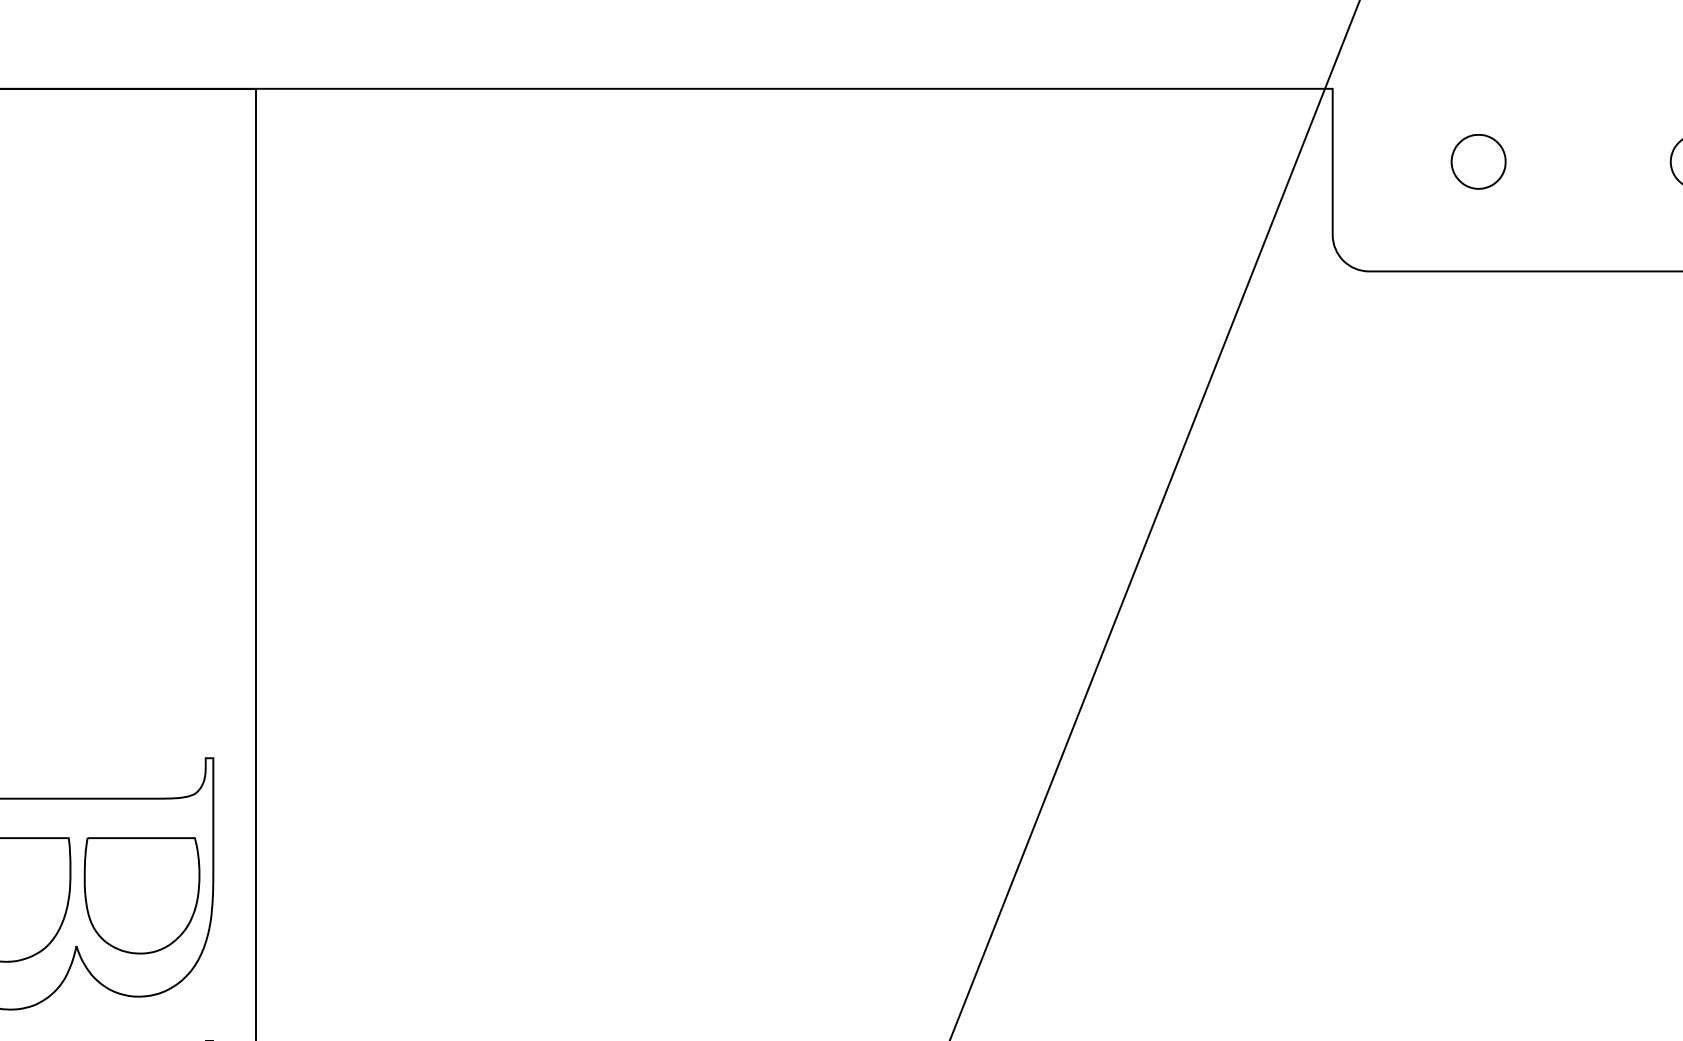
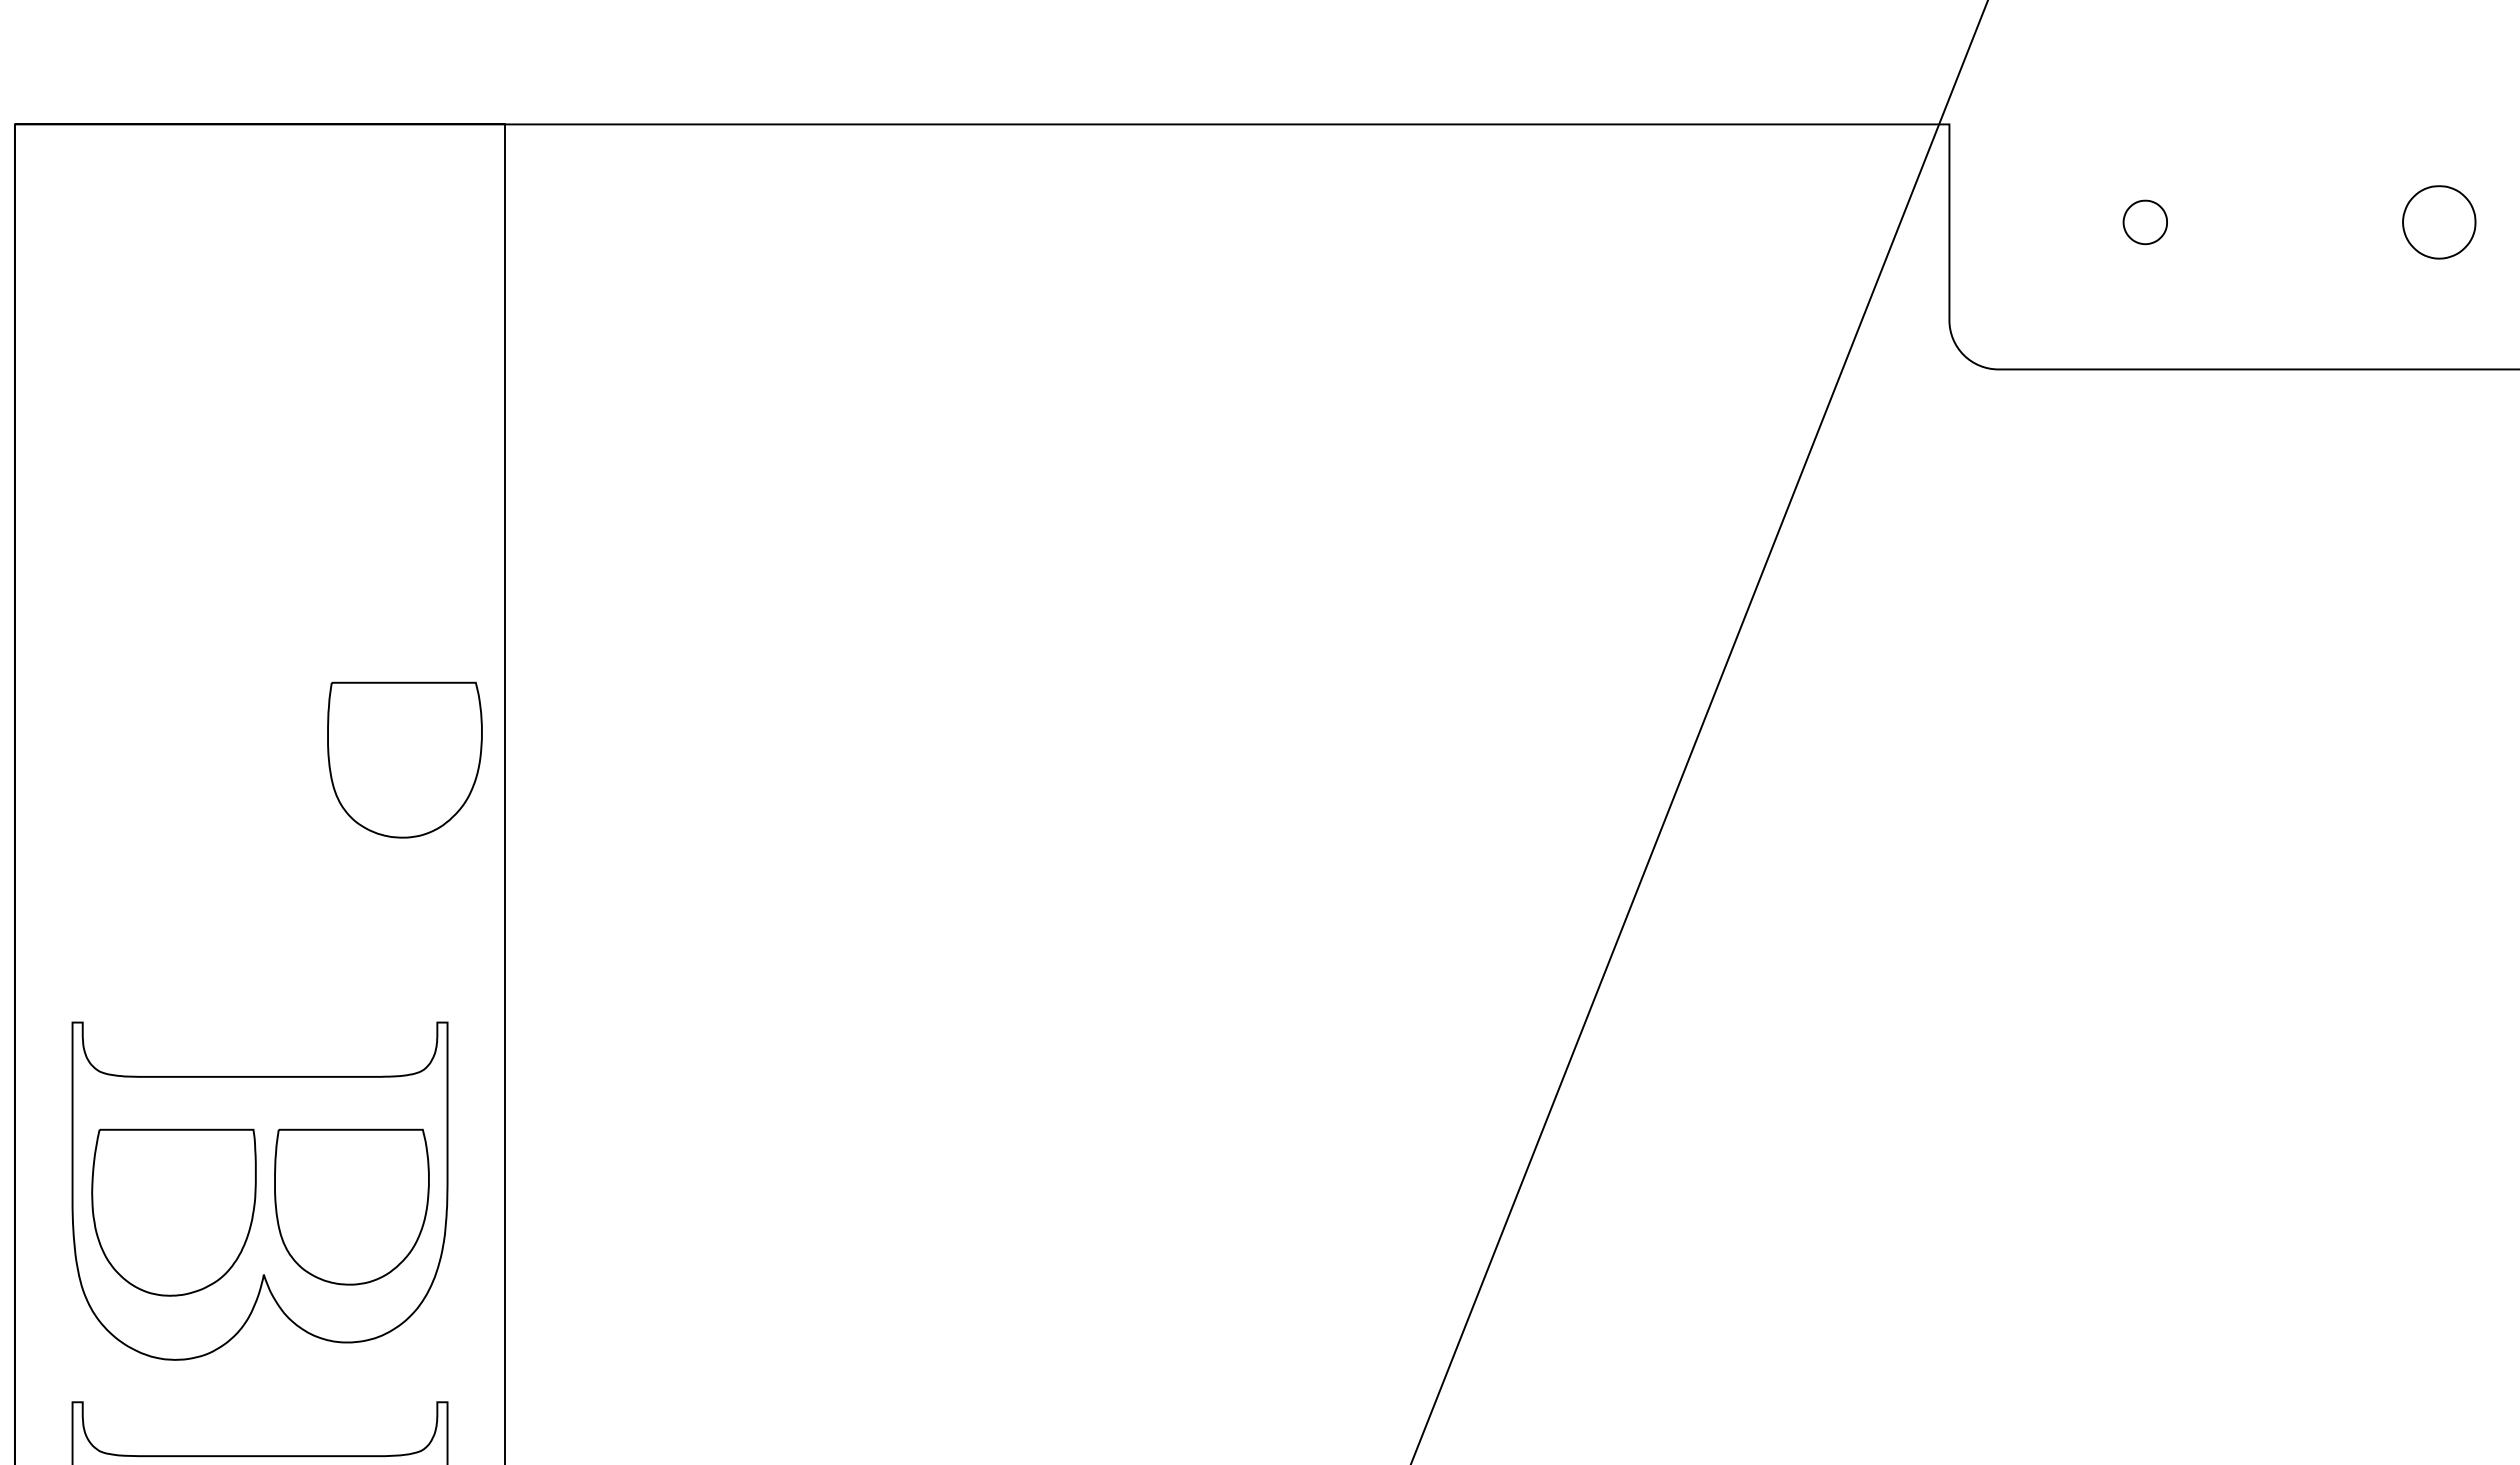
part: (1478, 161) -> (2145, 222), size x0.6
part: (181, 562) -> (404, 759), added

